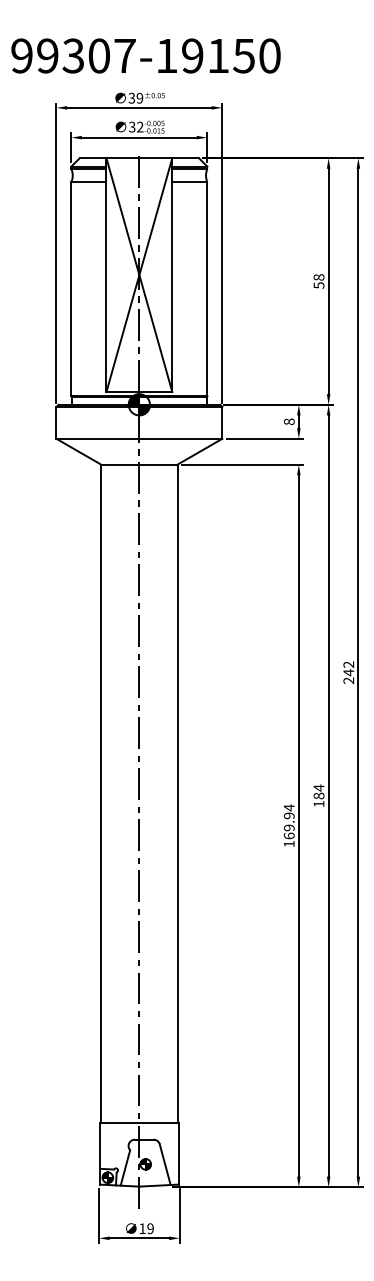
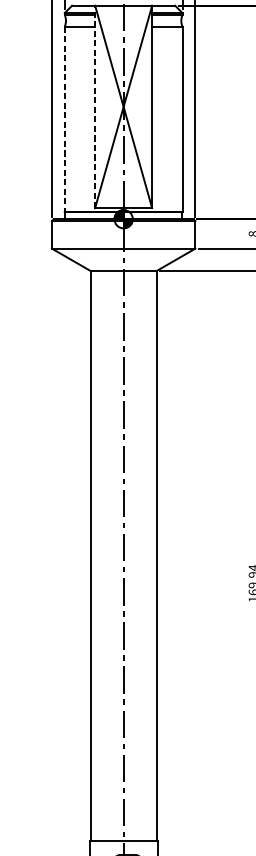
line: (106, 275) -> (95, 107), solid -> dashed
line: (71, 289) -> (64, 119), solid -> dashed

